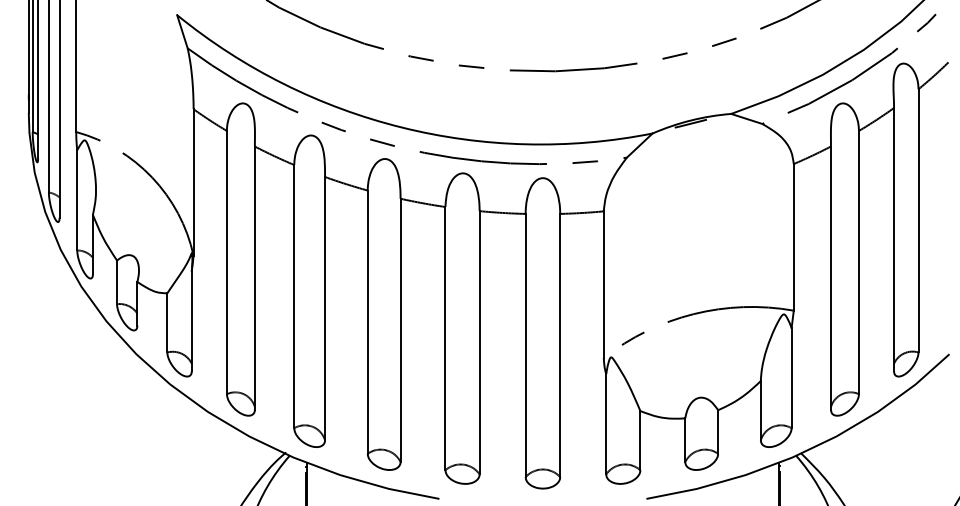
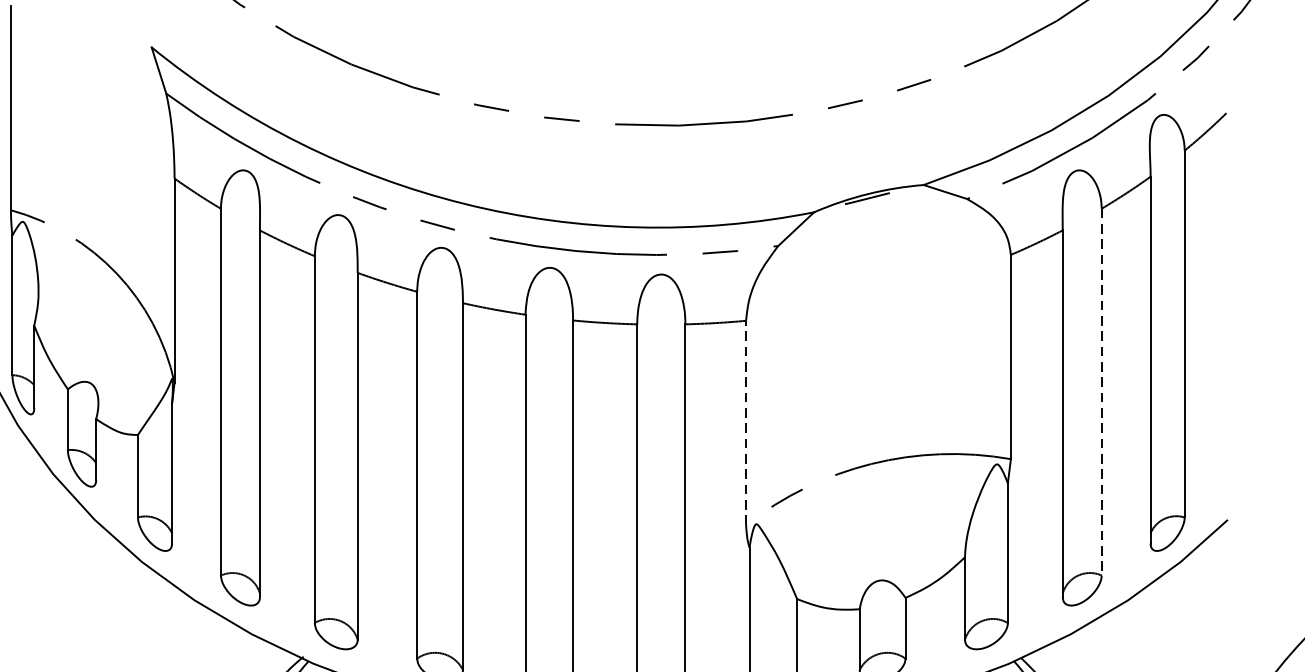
line: (858, 262) -> (1101, 392), solid -> dashed
line: (603, 284) -> (745, 422), solid -> dashed

